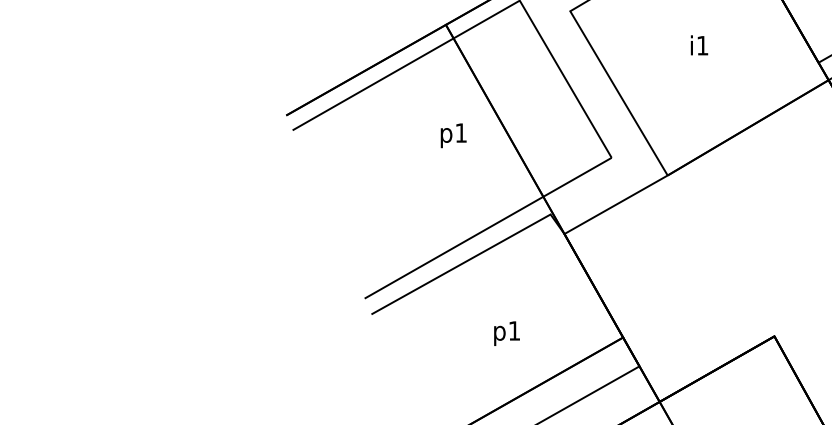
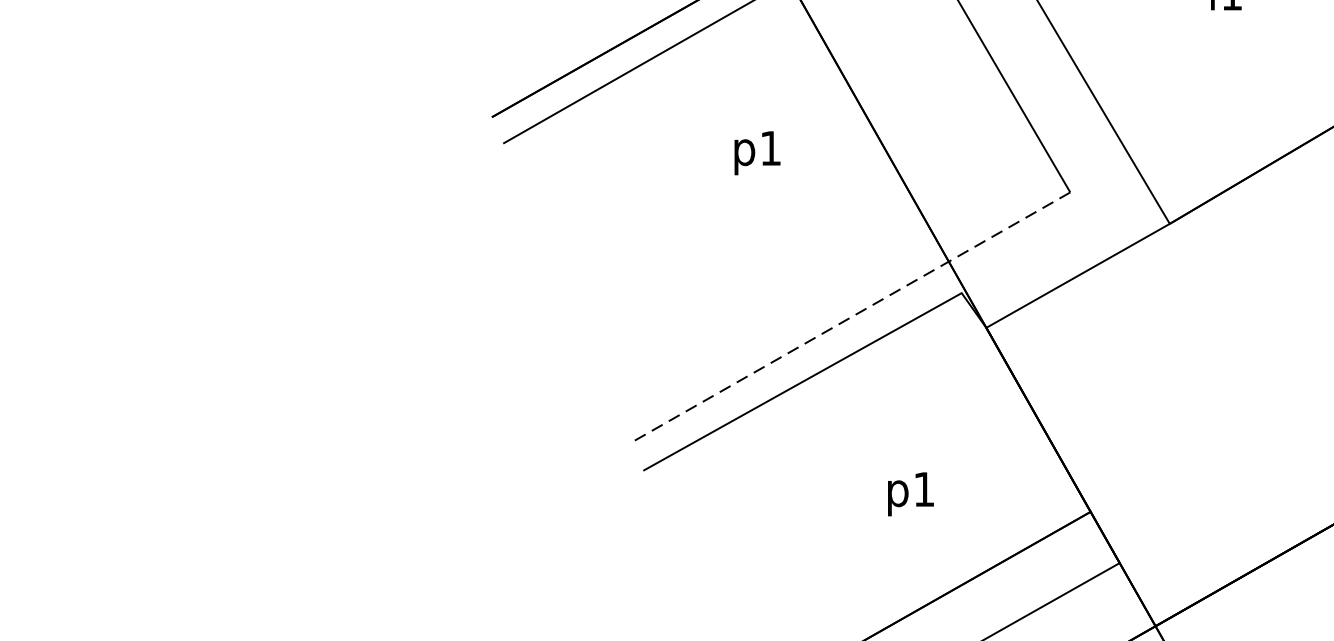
text: (453, 135) -> (757, 152), moved
line: (487, 228) -> (849, 318), solid -> dashed
text: (506, 333) -> (909, 493), moved

